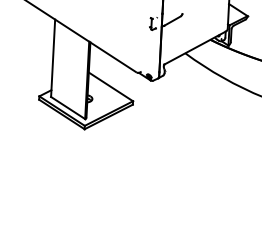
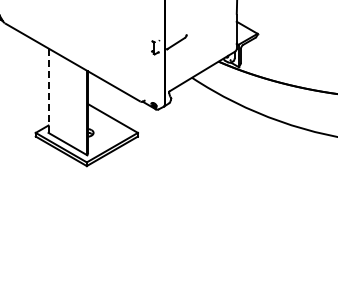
line: (53, 58) -> (48, 90), solid -> dashed

